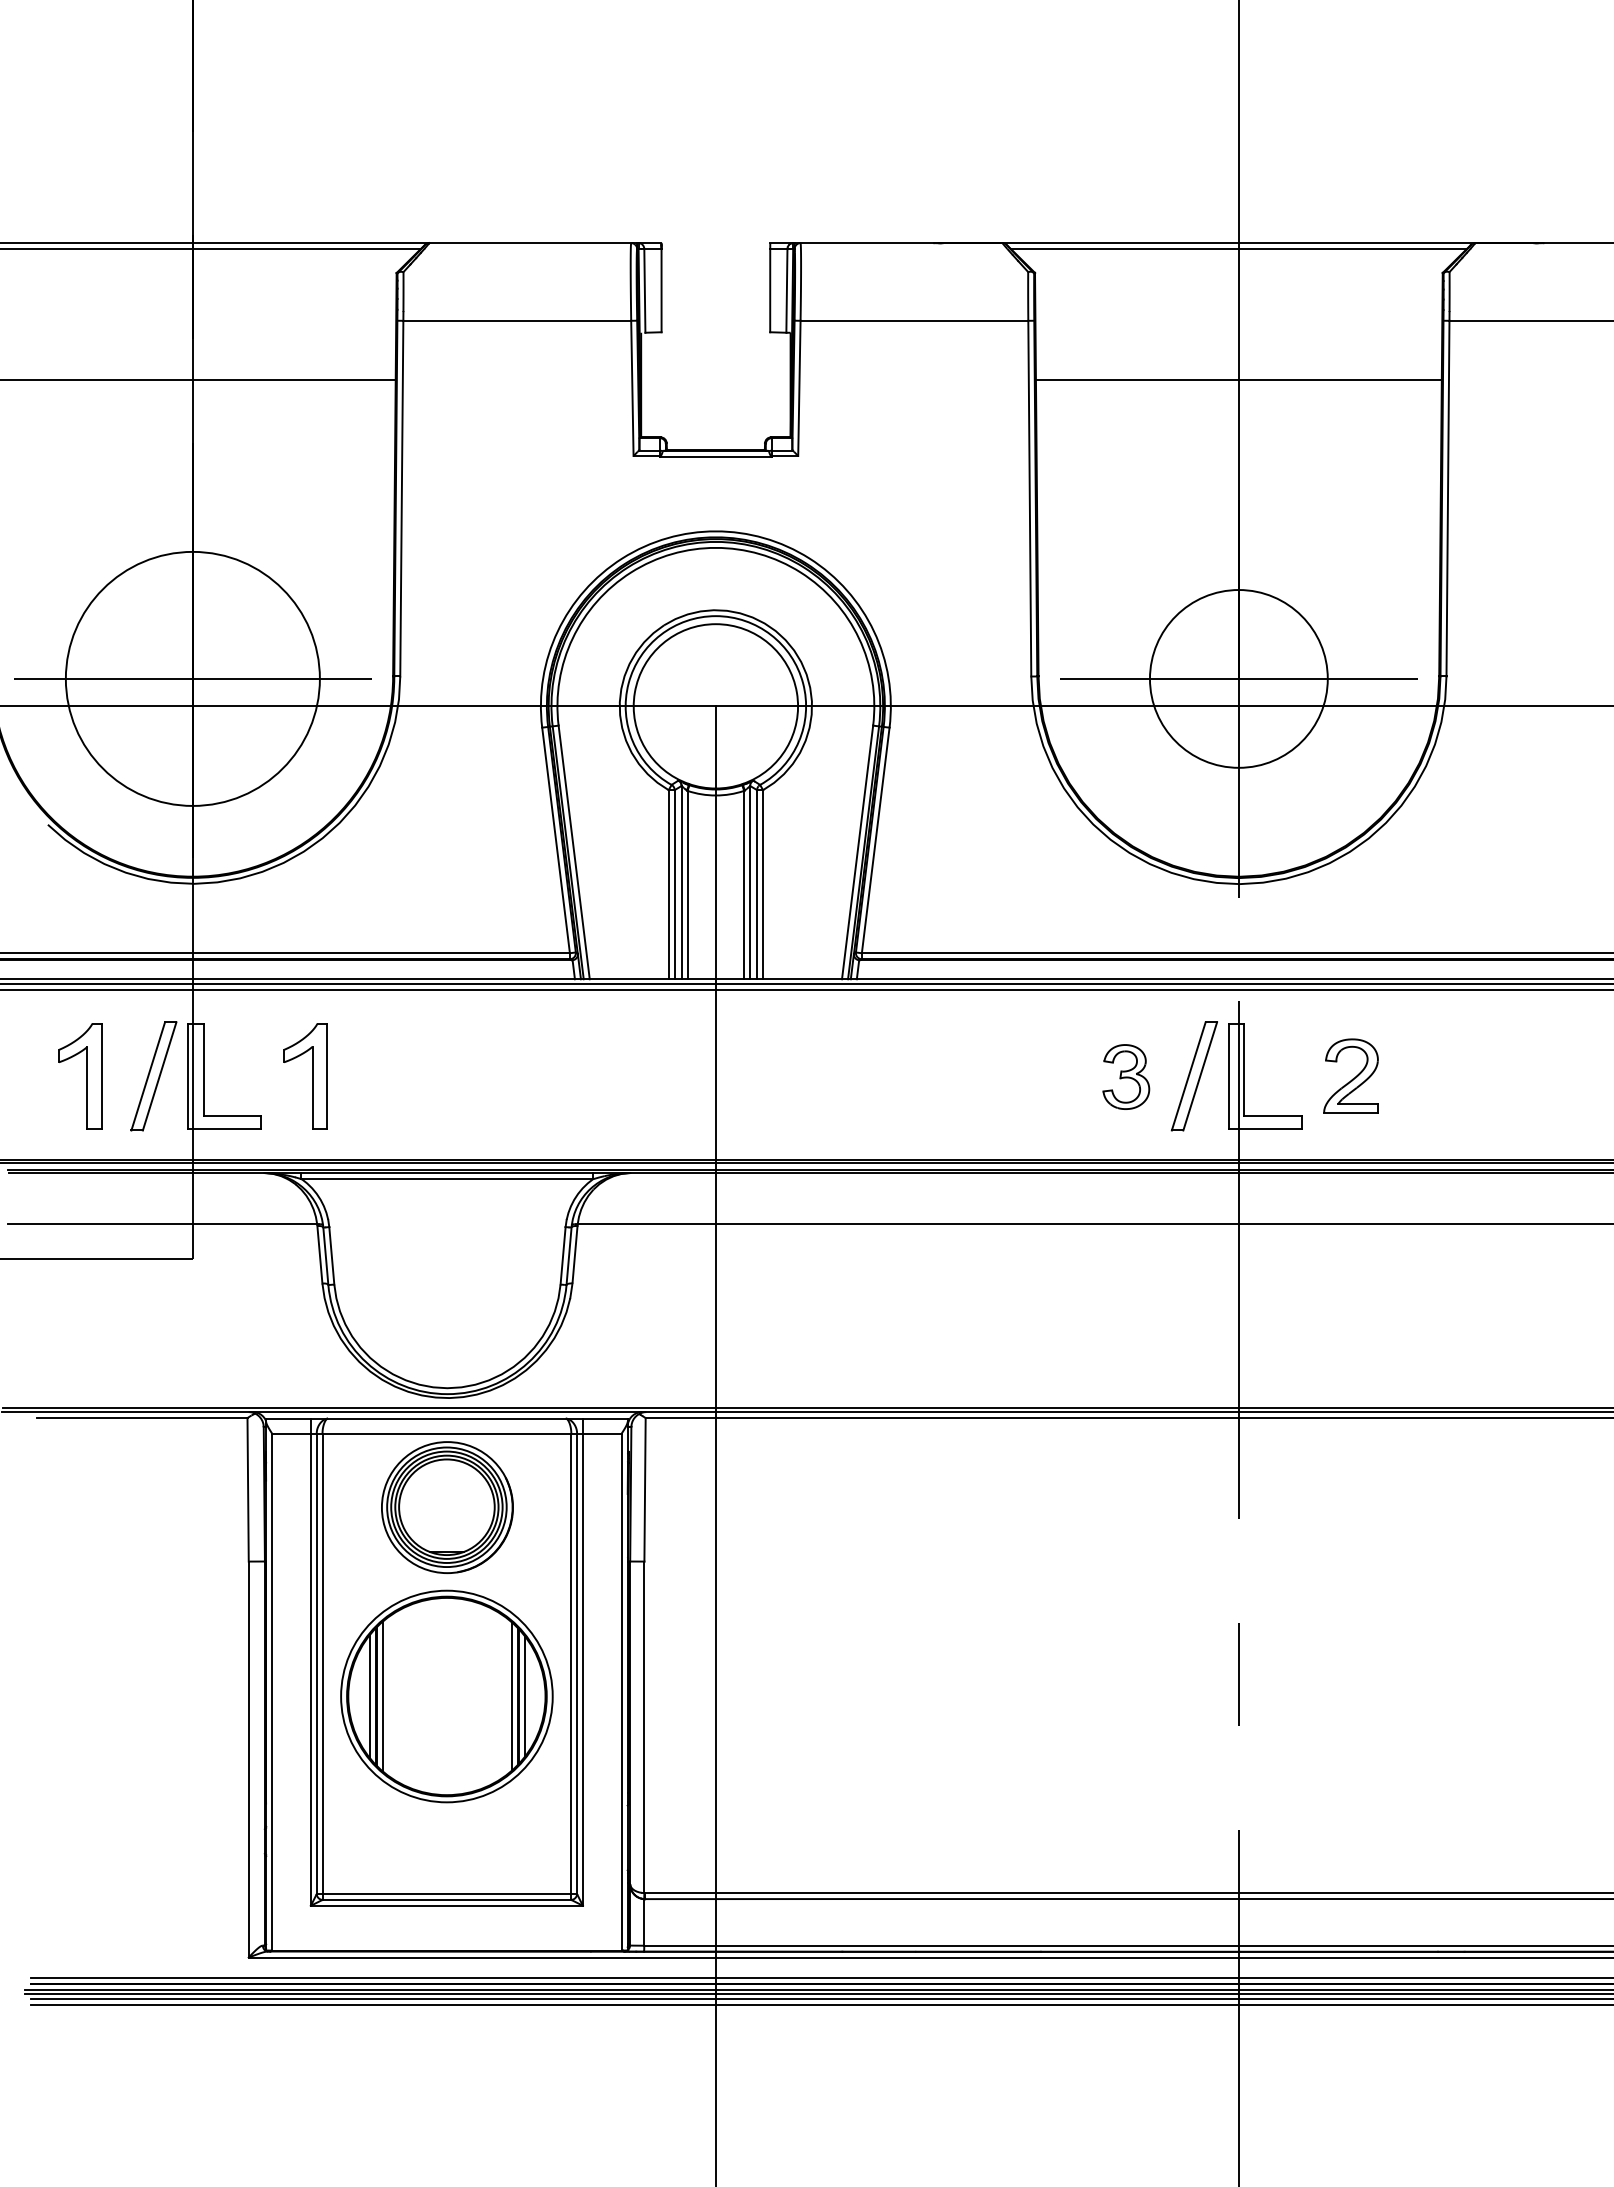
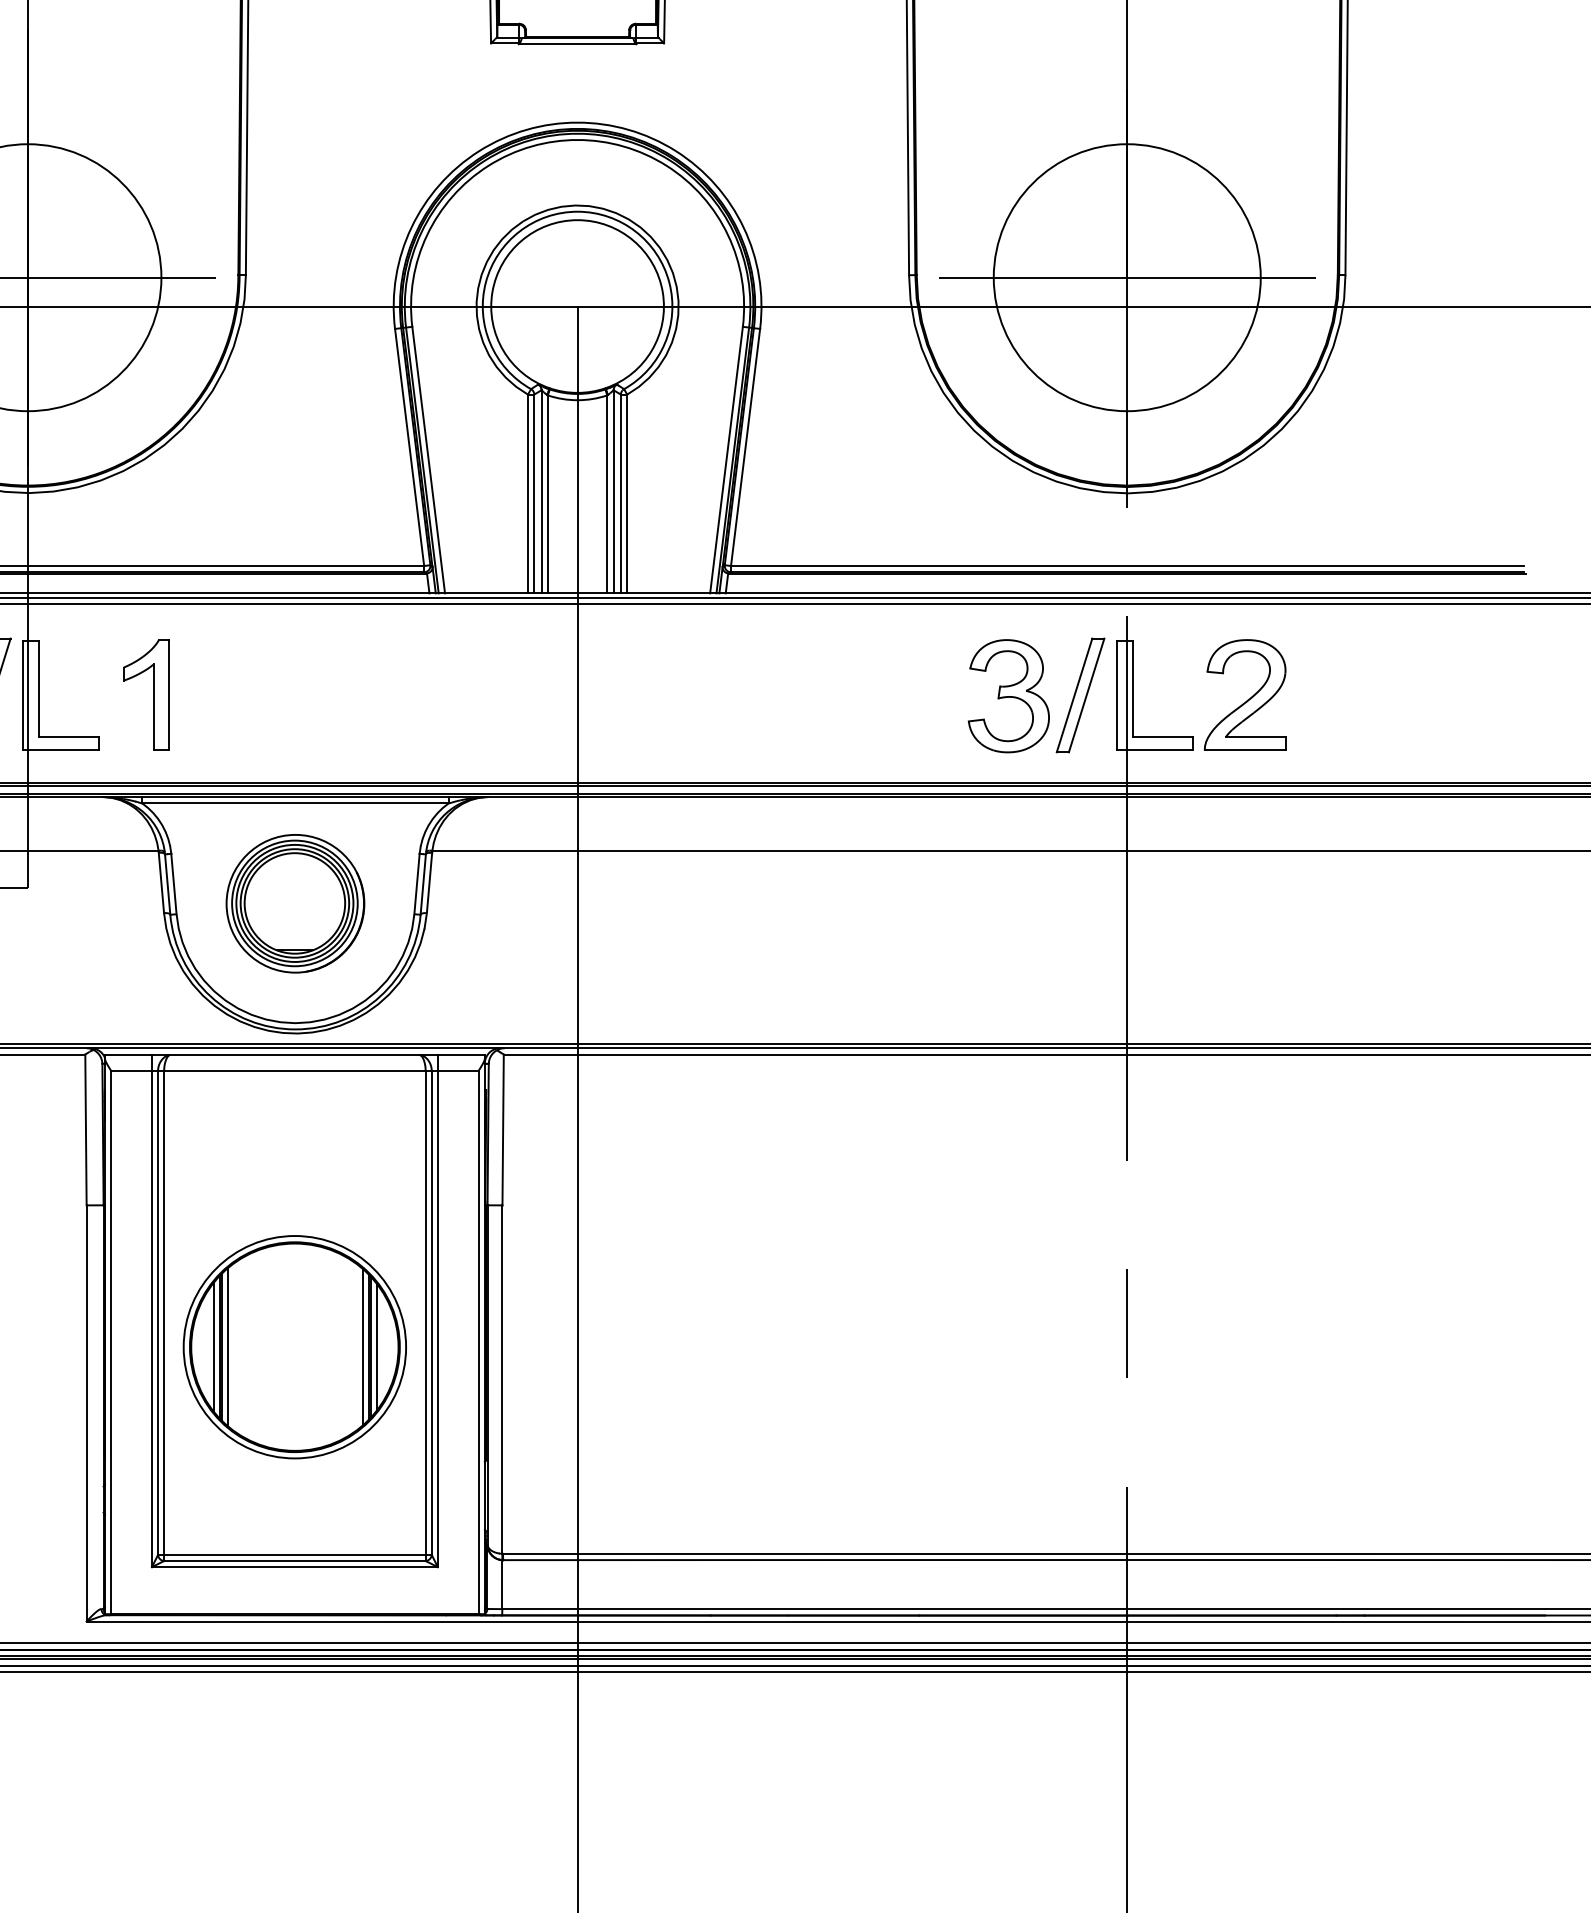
circle: (1238, 678) -> (1126, 277), size x1.43
part: (1350, 1075) -> (1244, 694), size x1.43
part: (1126, 1076) -> (1009, 695), size x1.67
part: (447, 1507) -> (295, 903), moved

